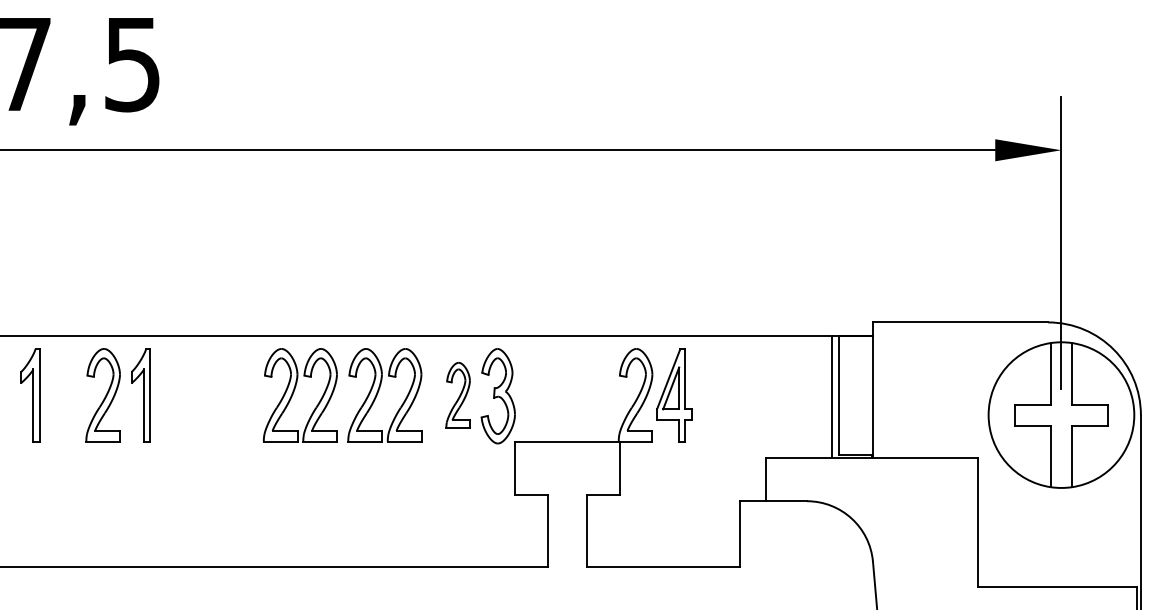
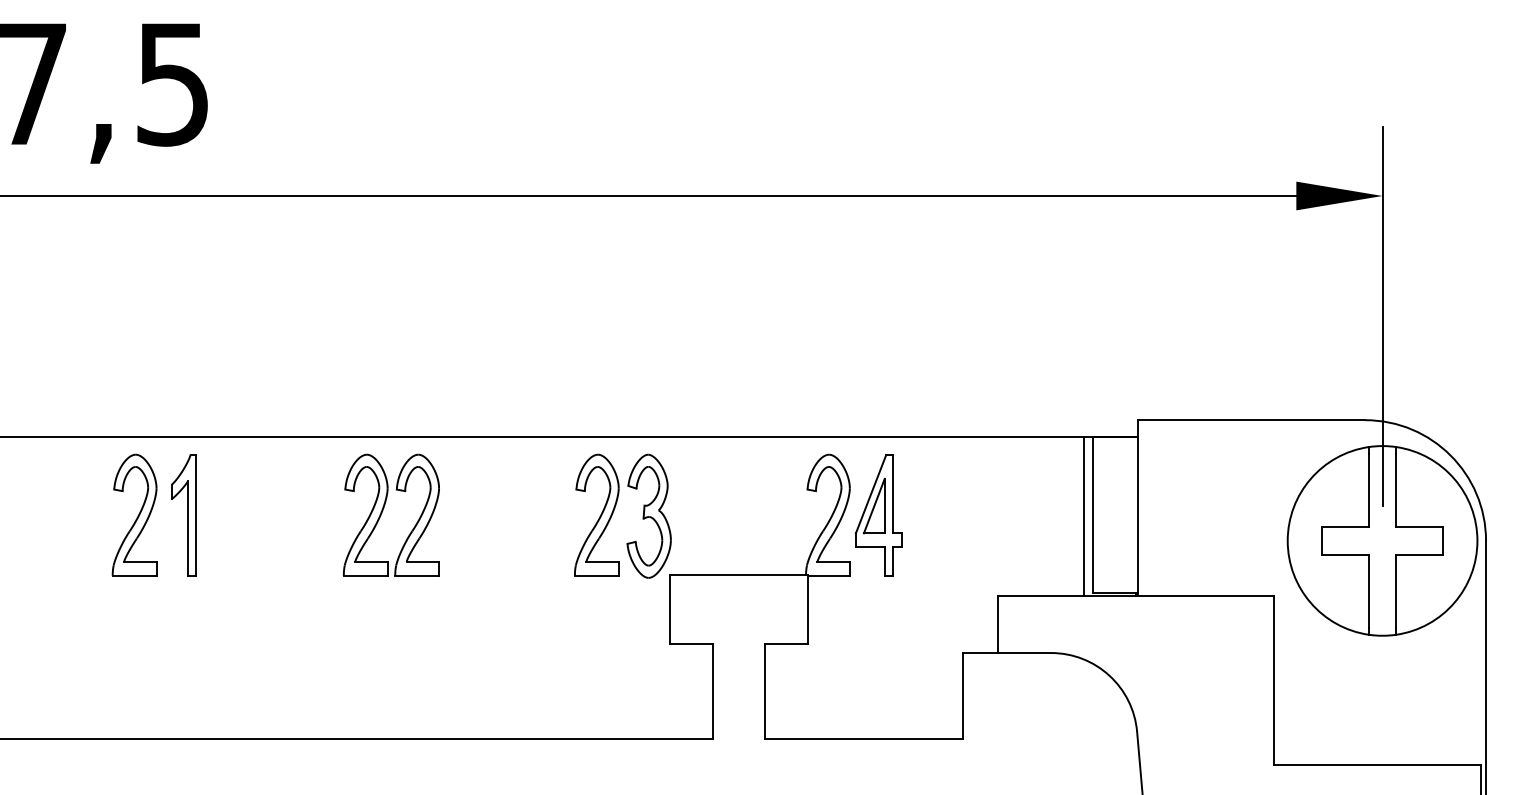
part: (378, 391) -> (493, 510), removed
part: (457, 394) -> (596, 514), size x1.43
part: (30, 395) -> (39, 515), removed

